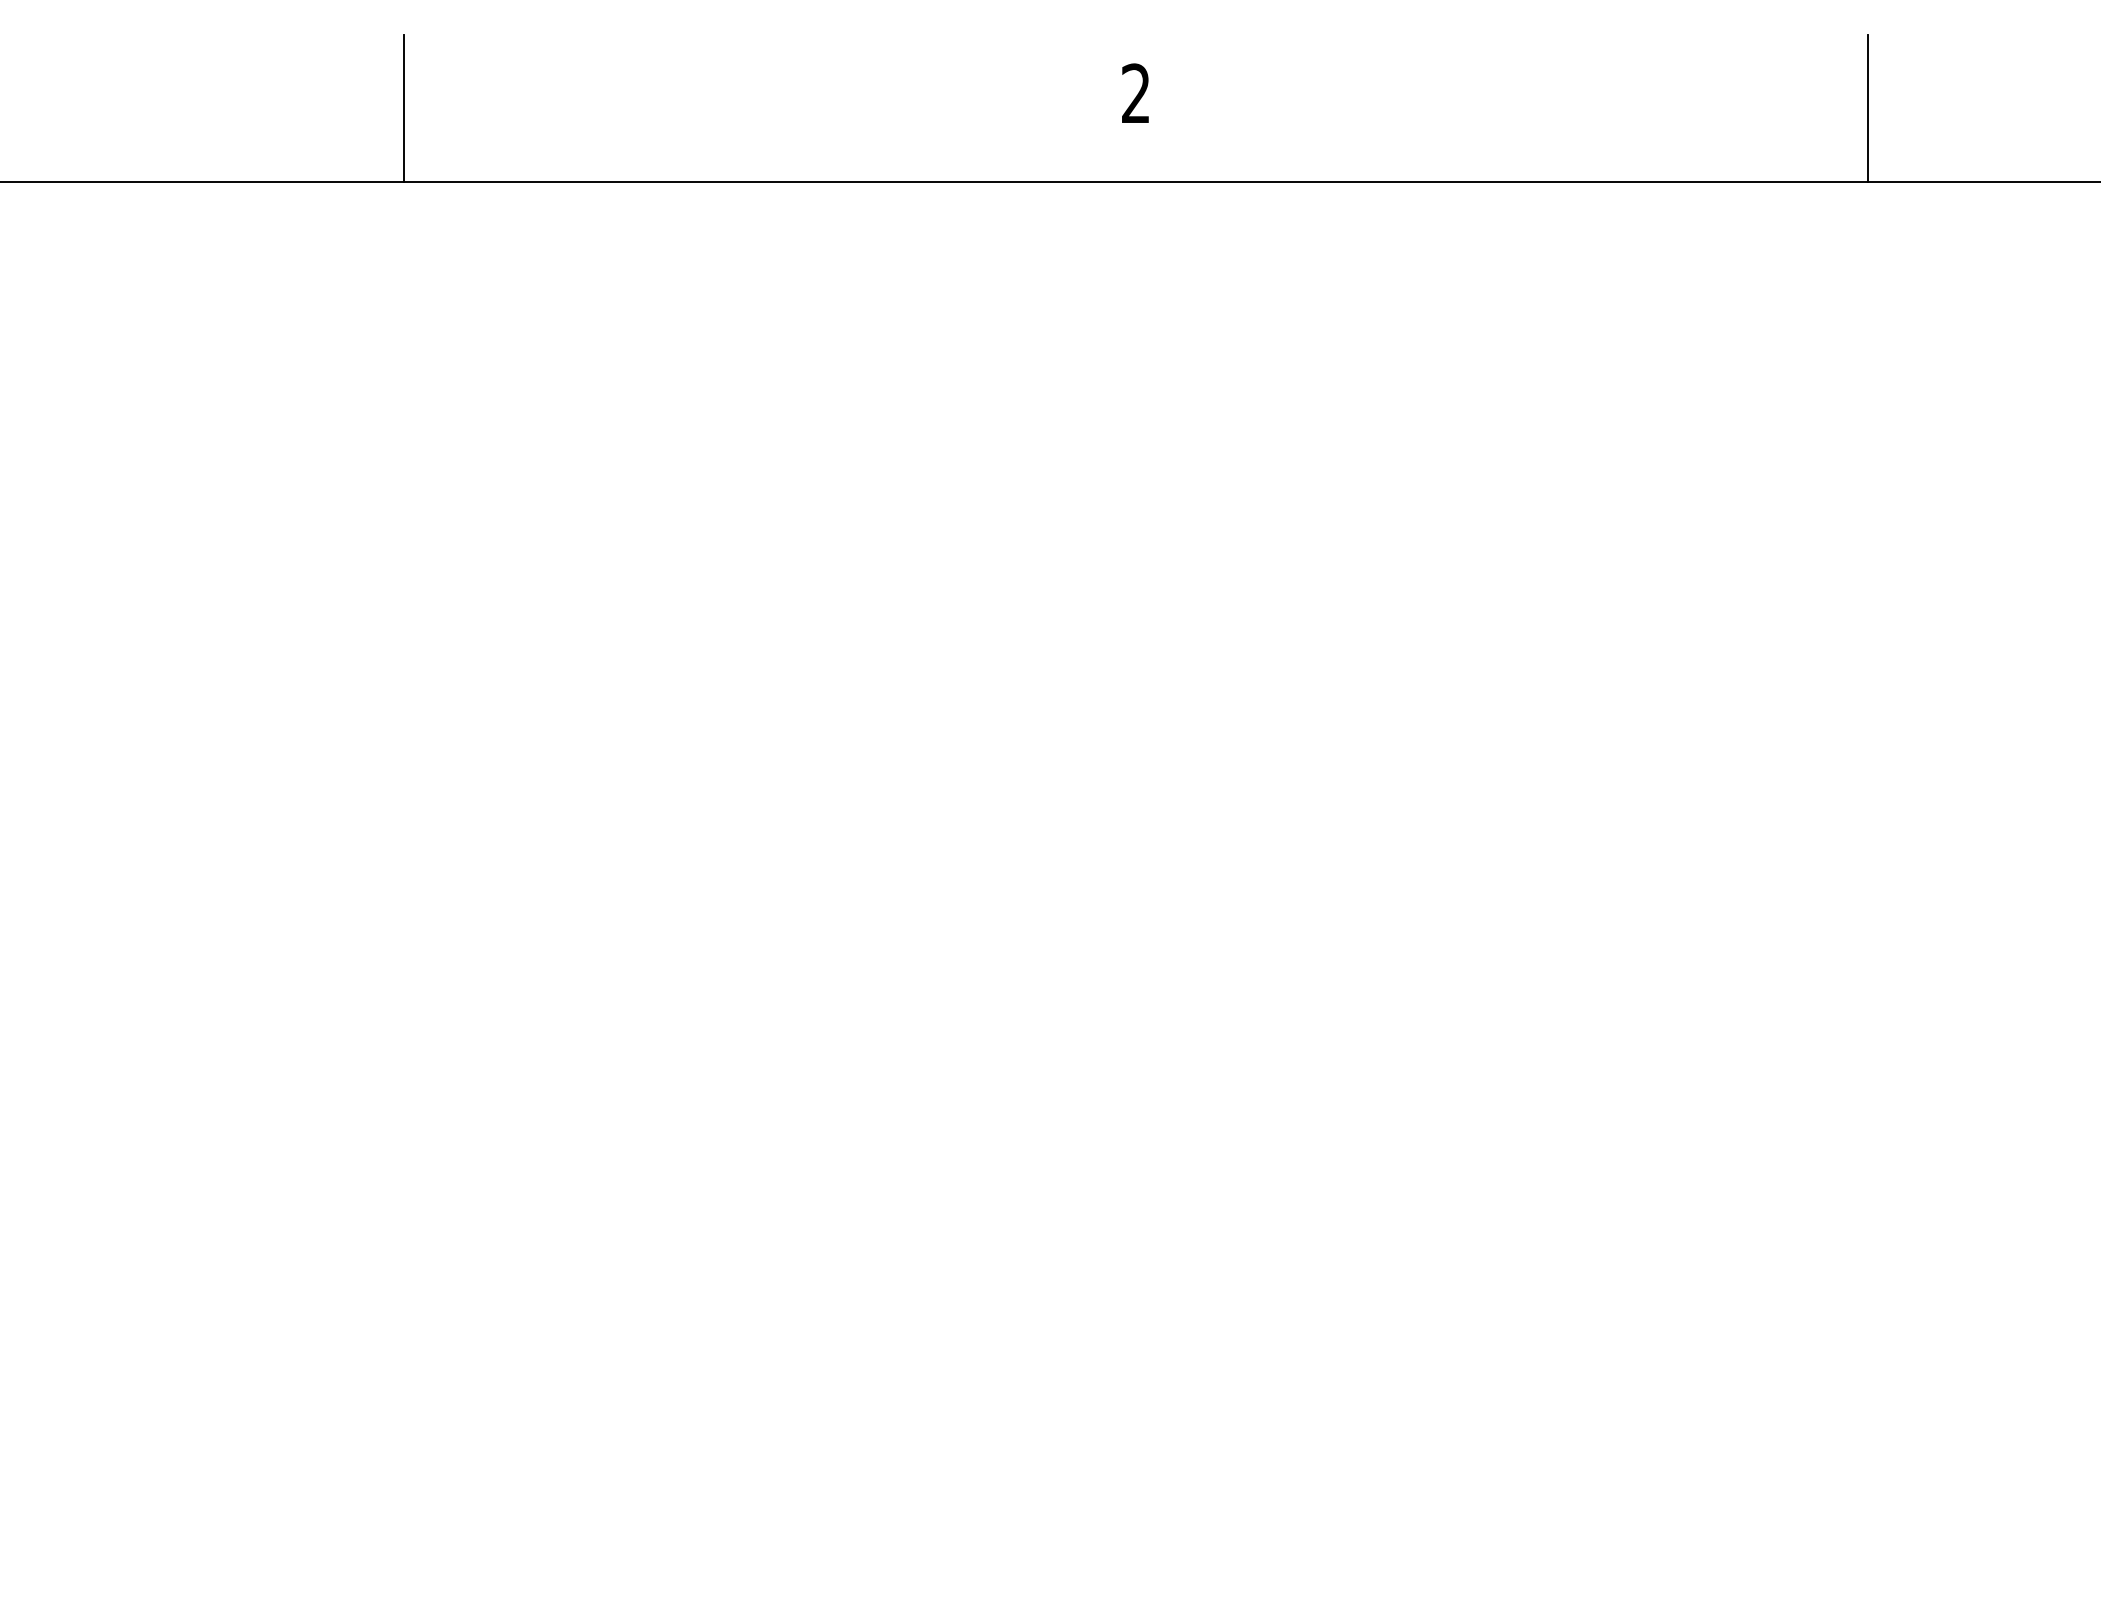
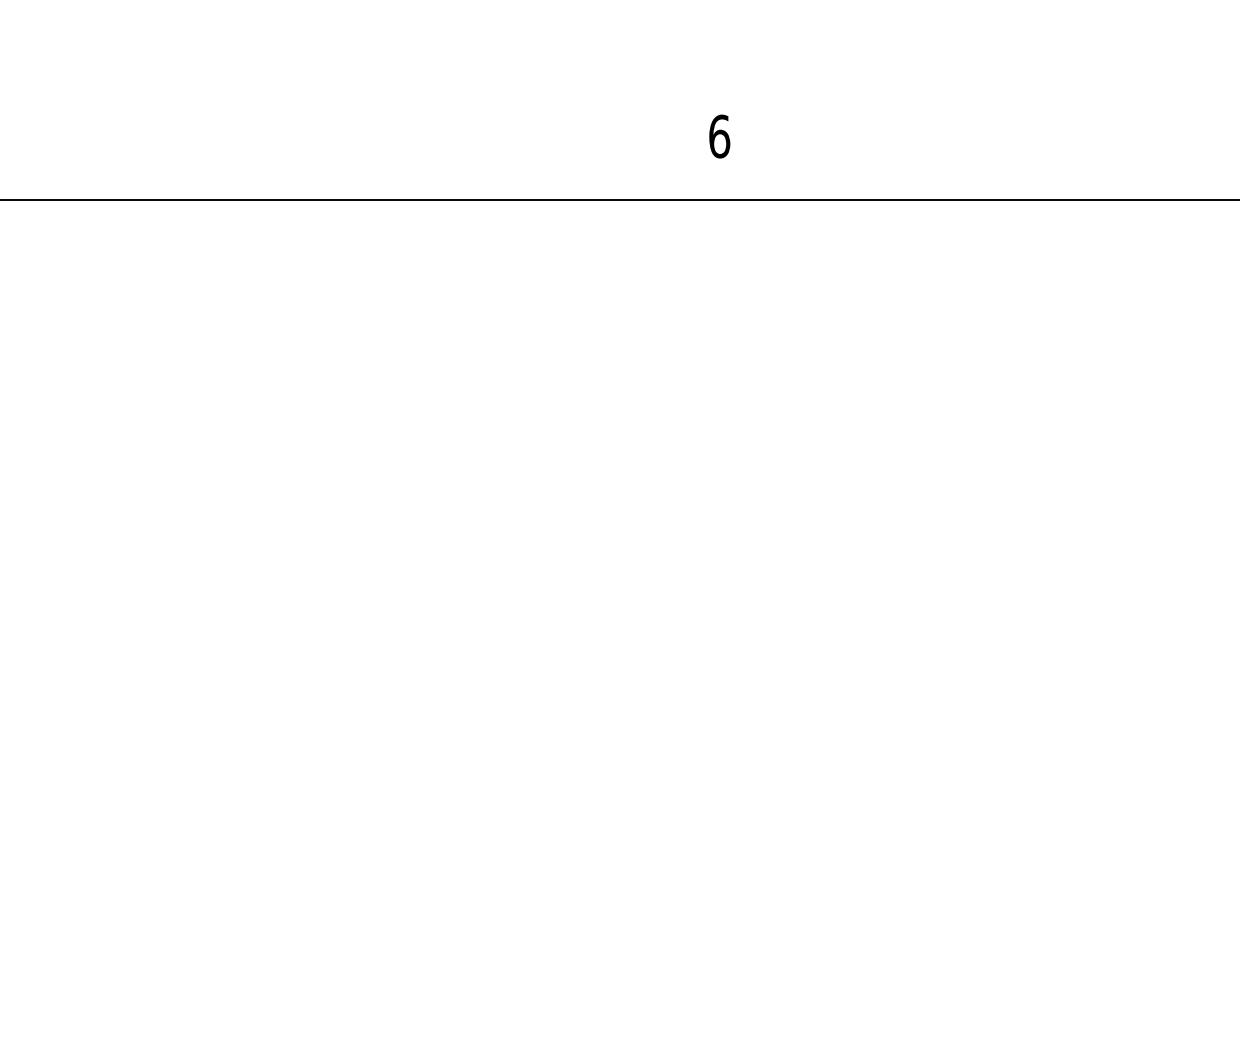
text: (1135, 93) -> (719, 136), 2 -> 6
line: (404, 108) -> (189, 147), removed

